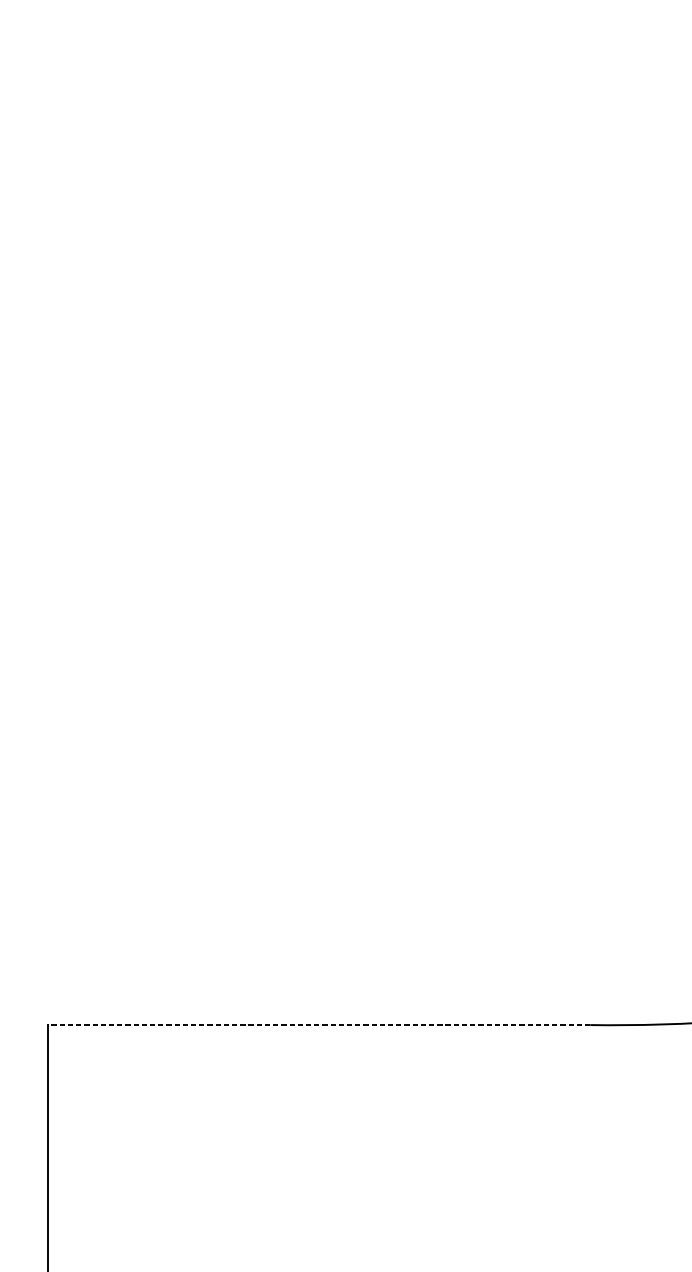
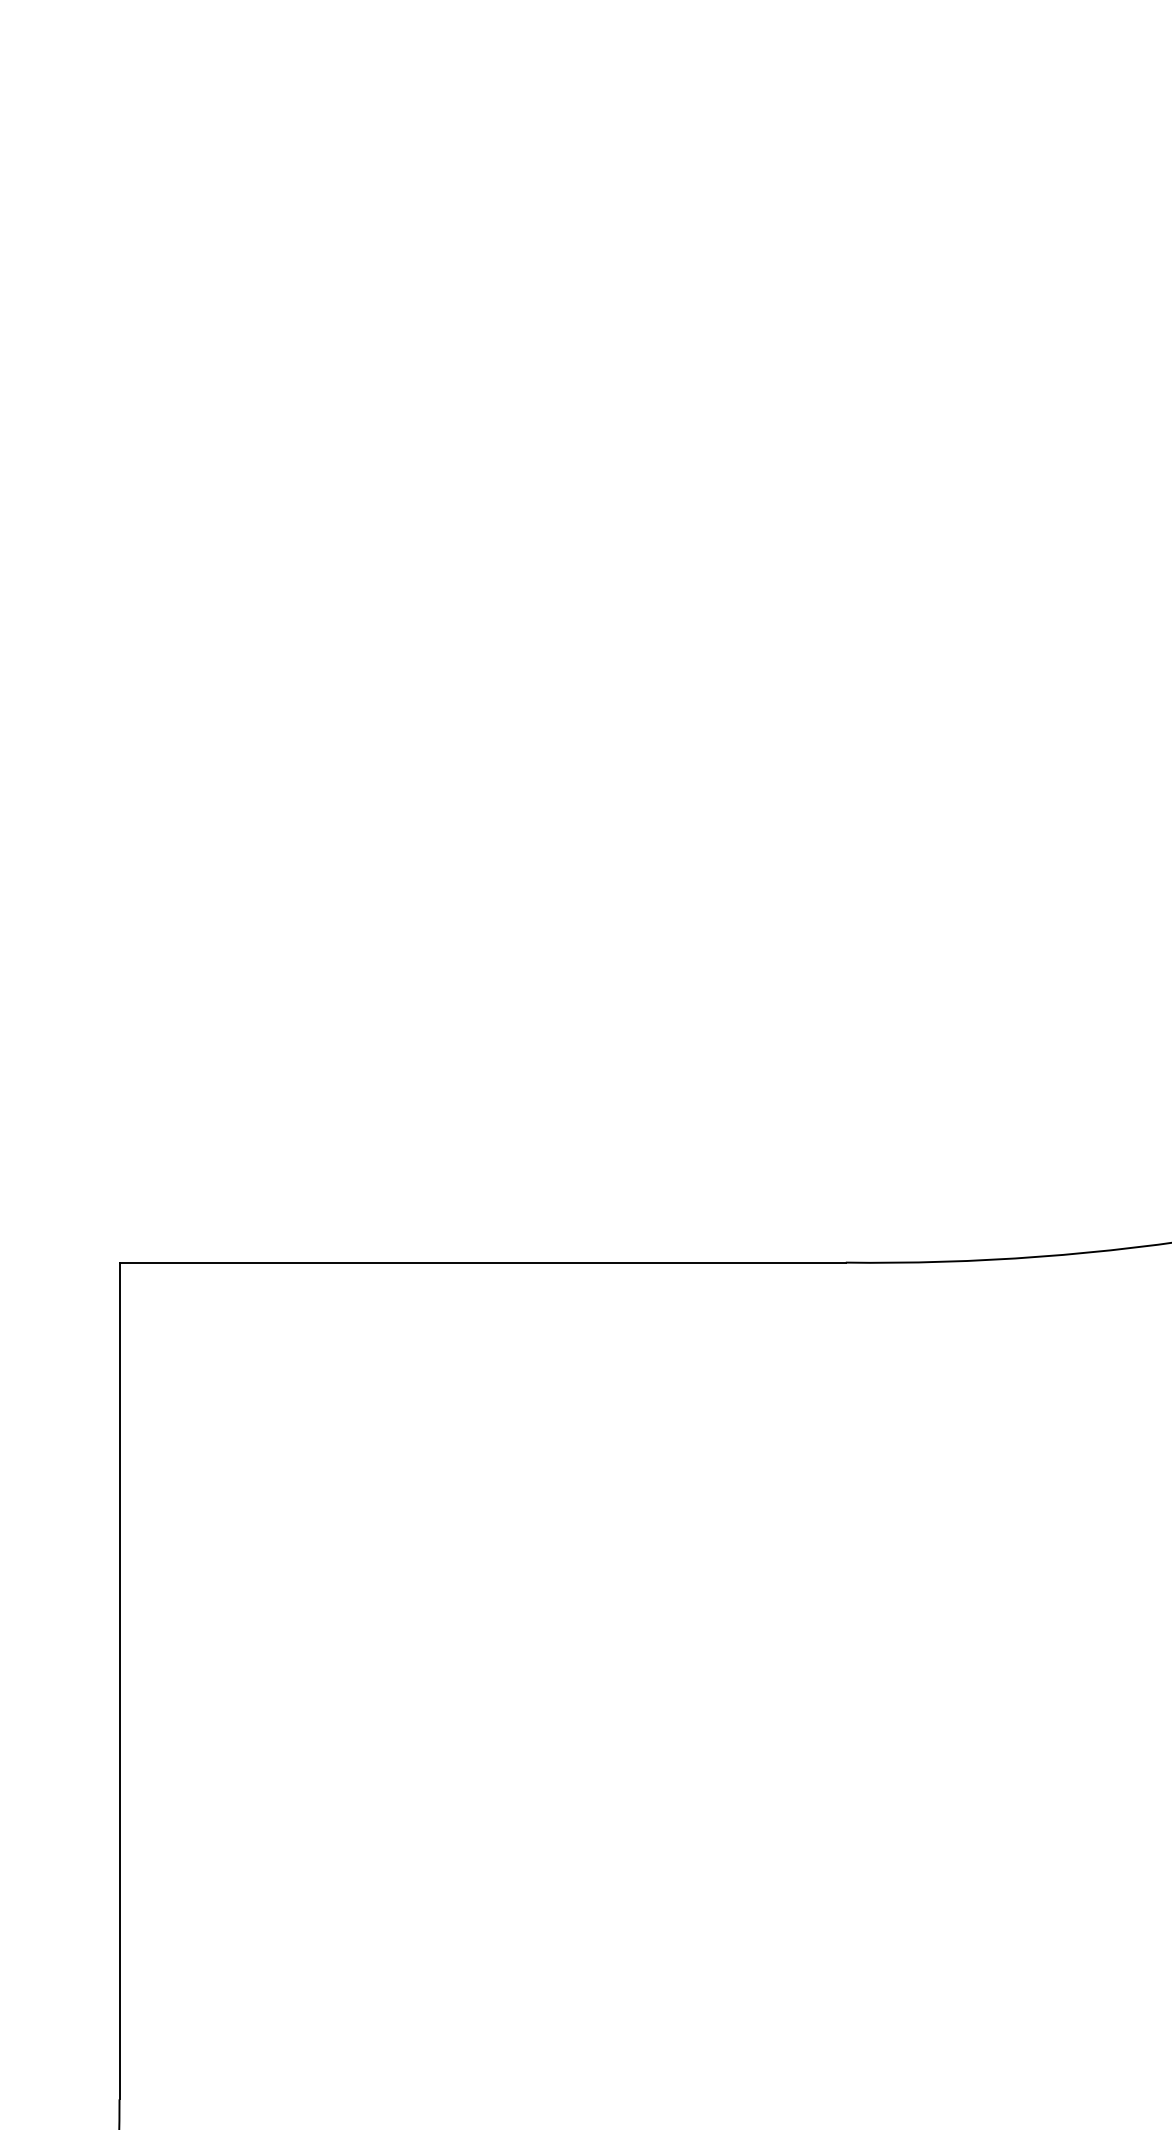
line: (319, 1024) -> (482, 1262), dashed -> solid

